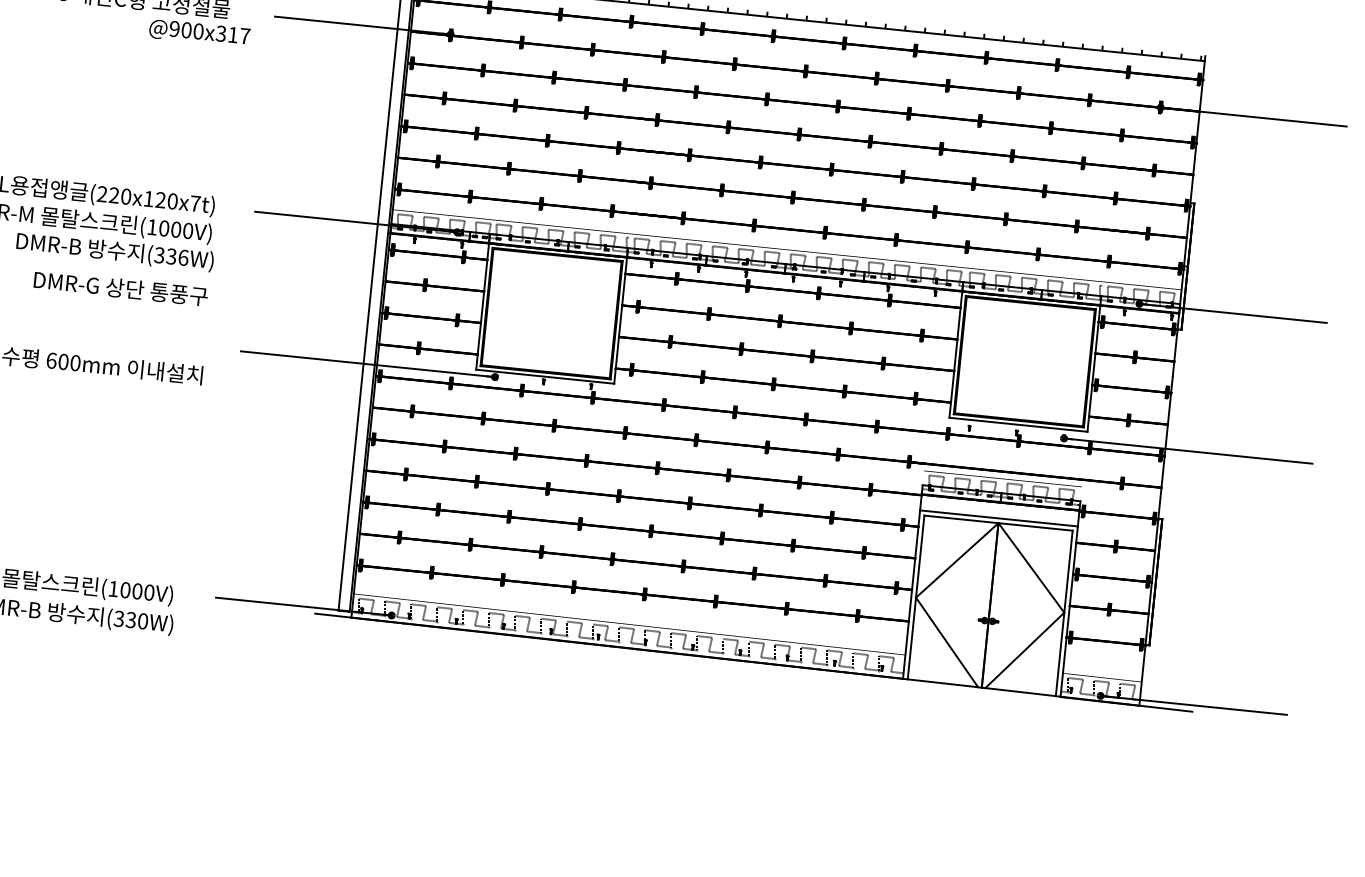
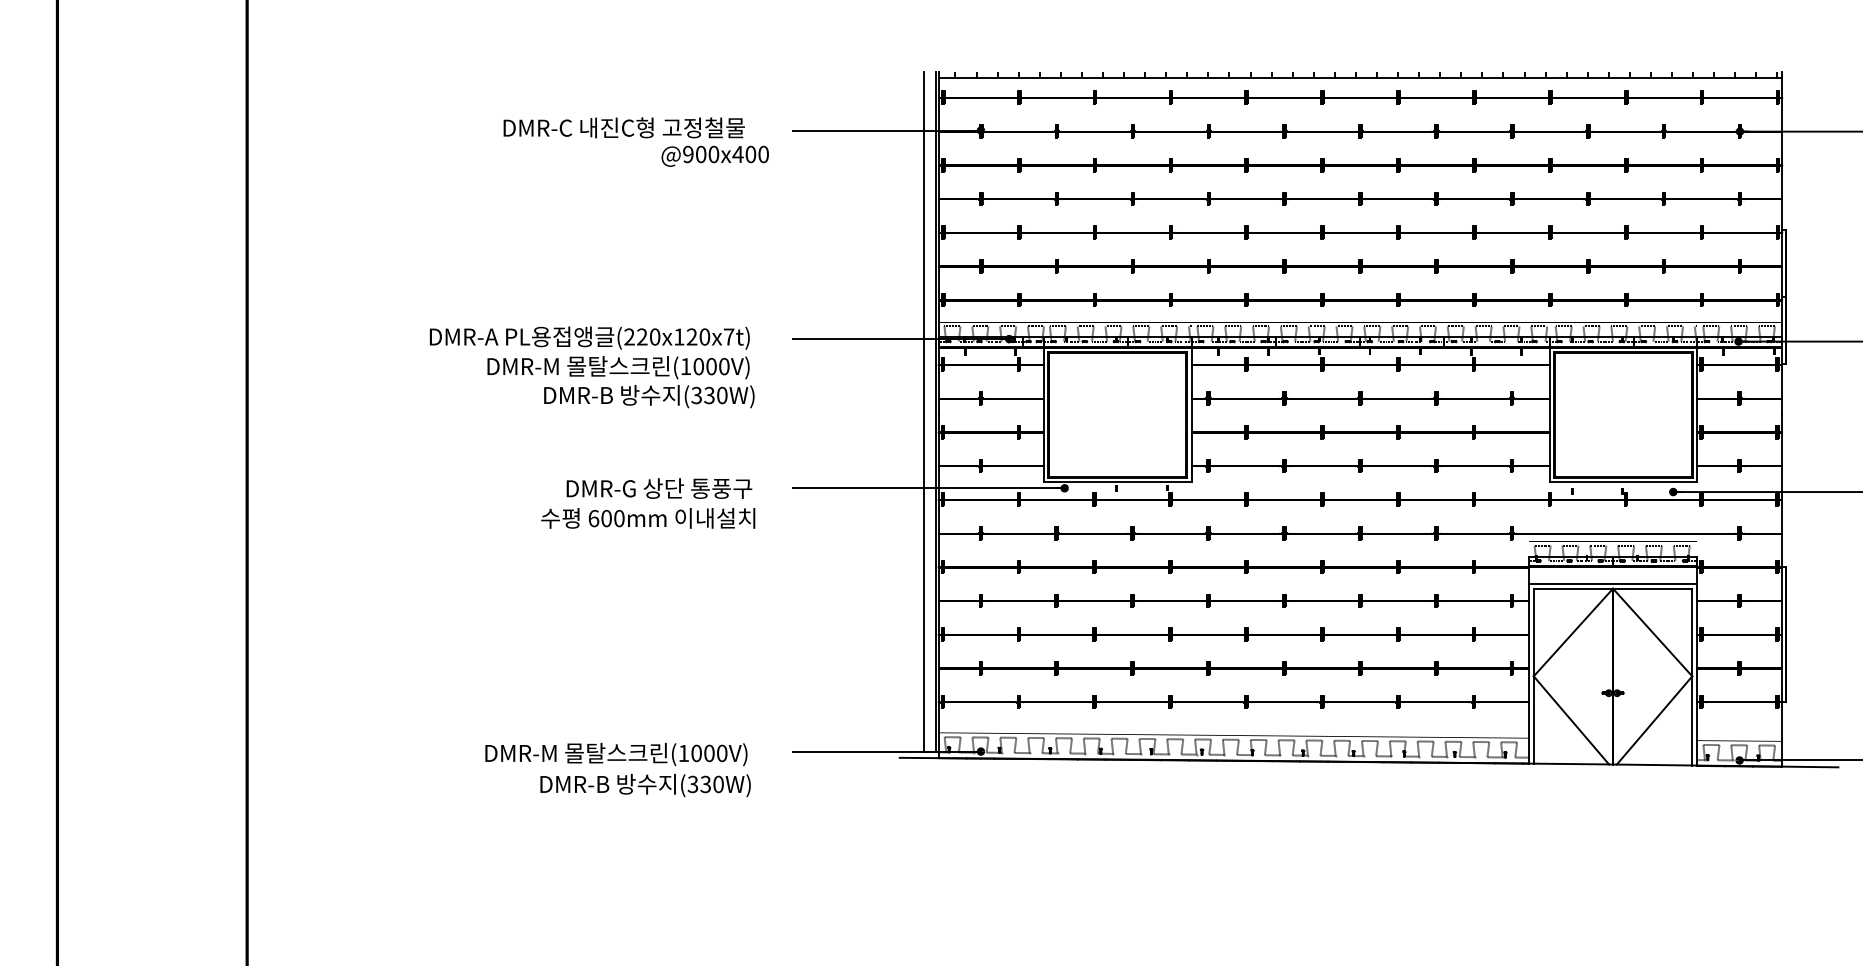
text: (232, 34) -> (750, 154), @900x317 -> @900x400
text: (183, 257) -> (722, 395), (336W) -> (330W)
text: (121, 288) -> (659, 488), moved

